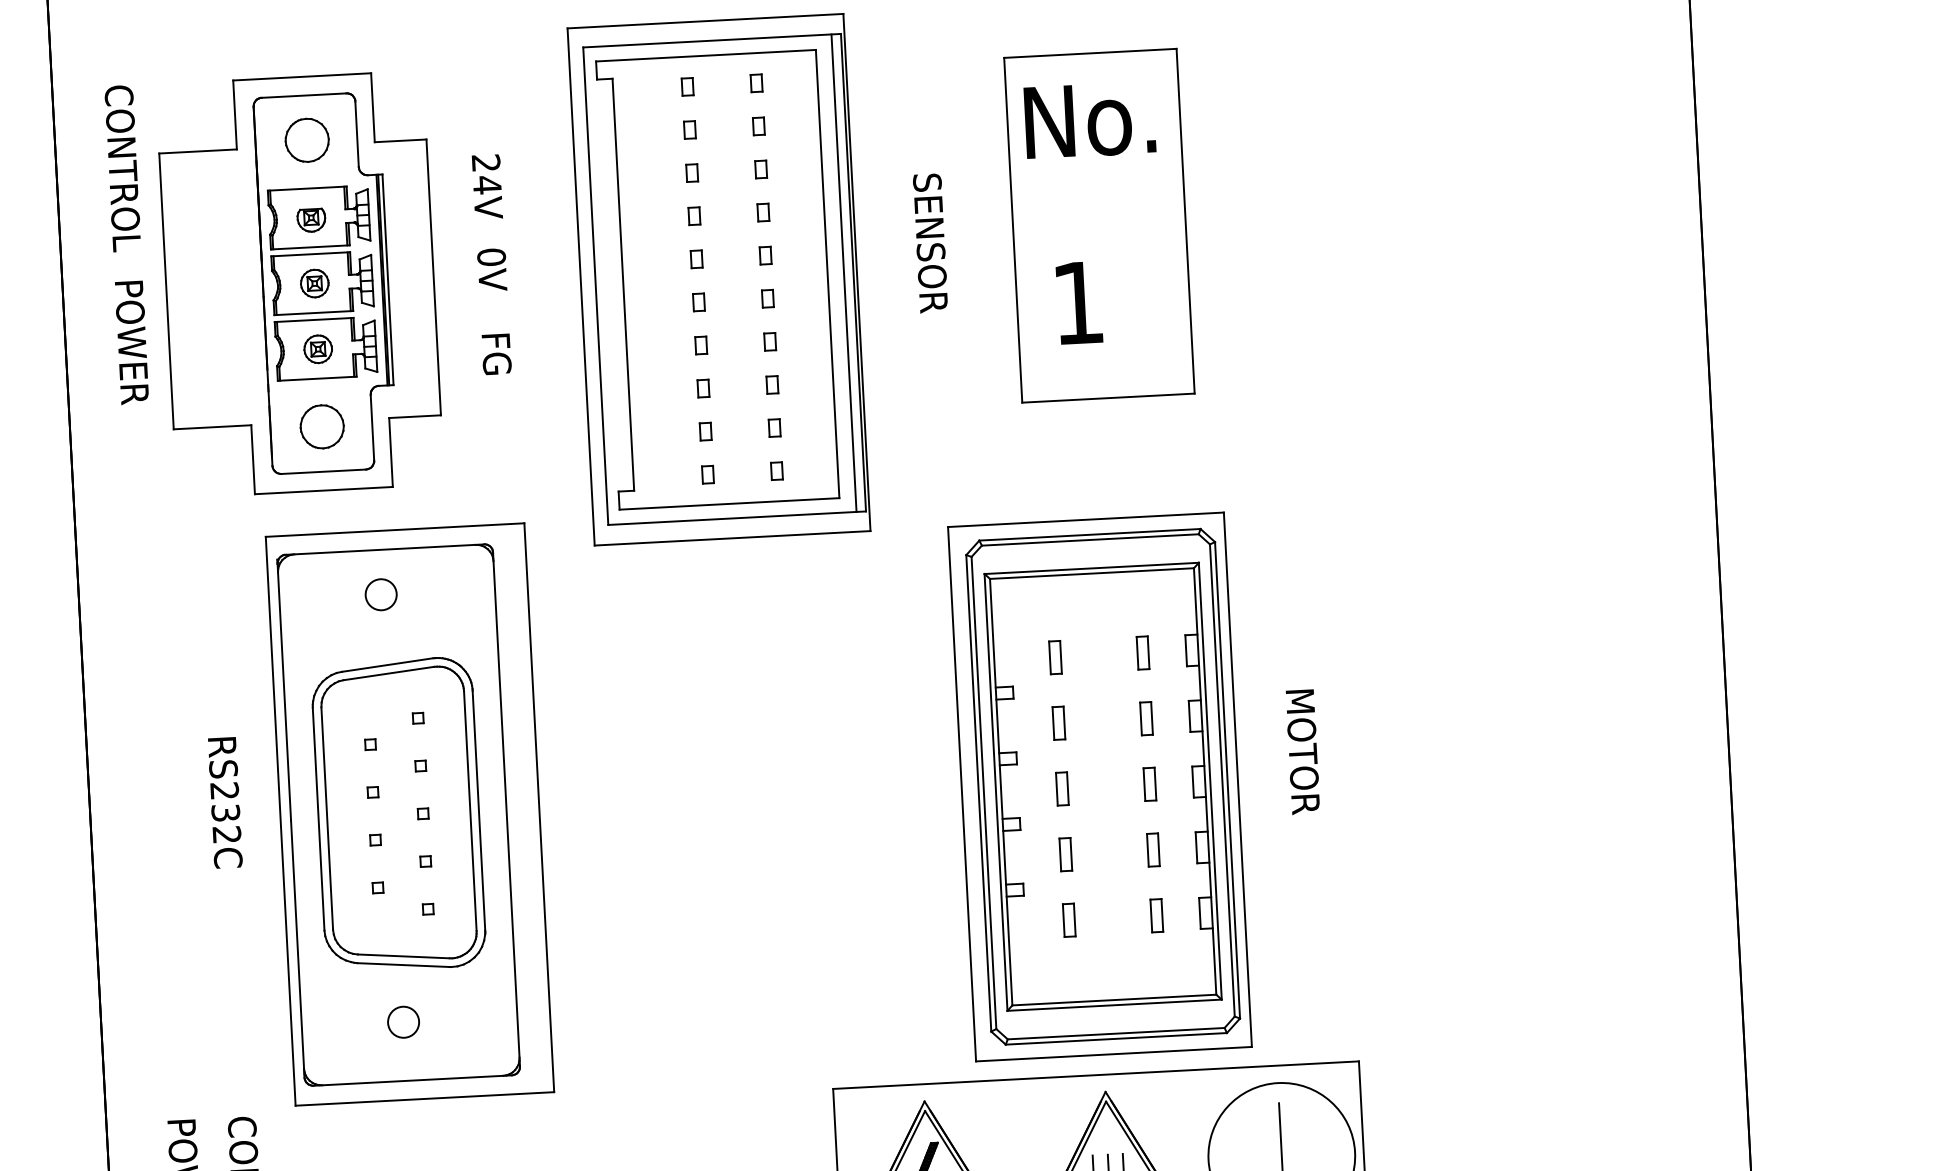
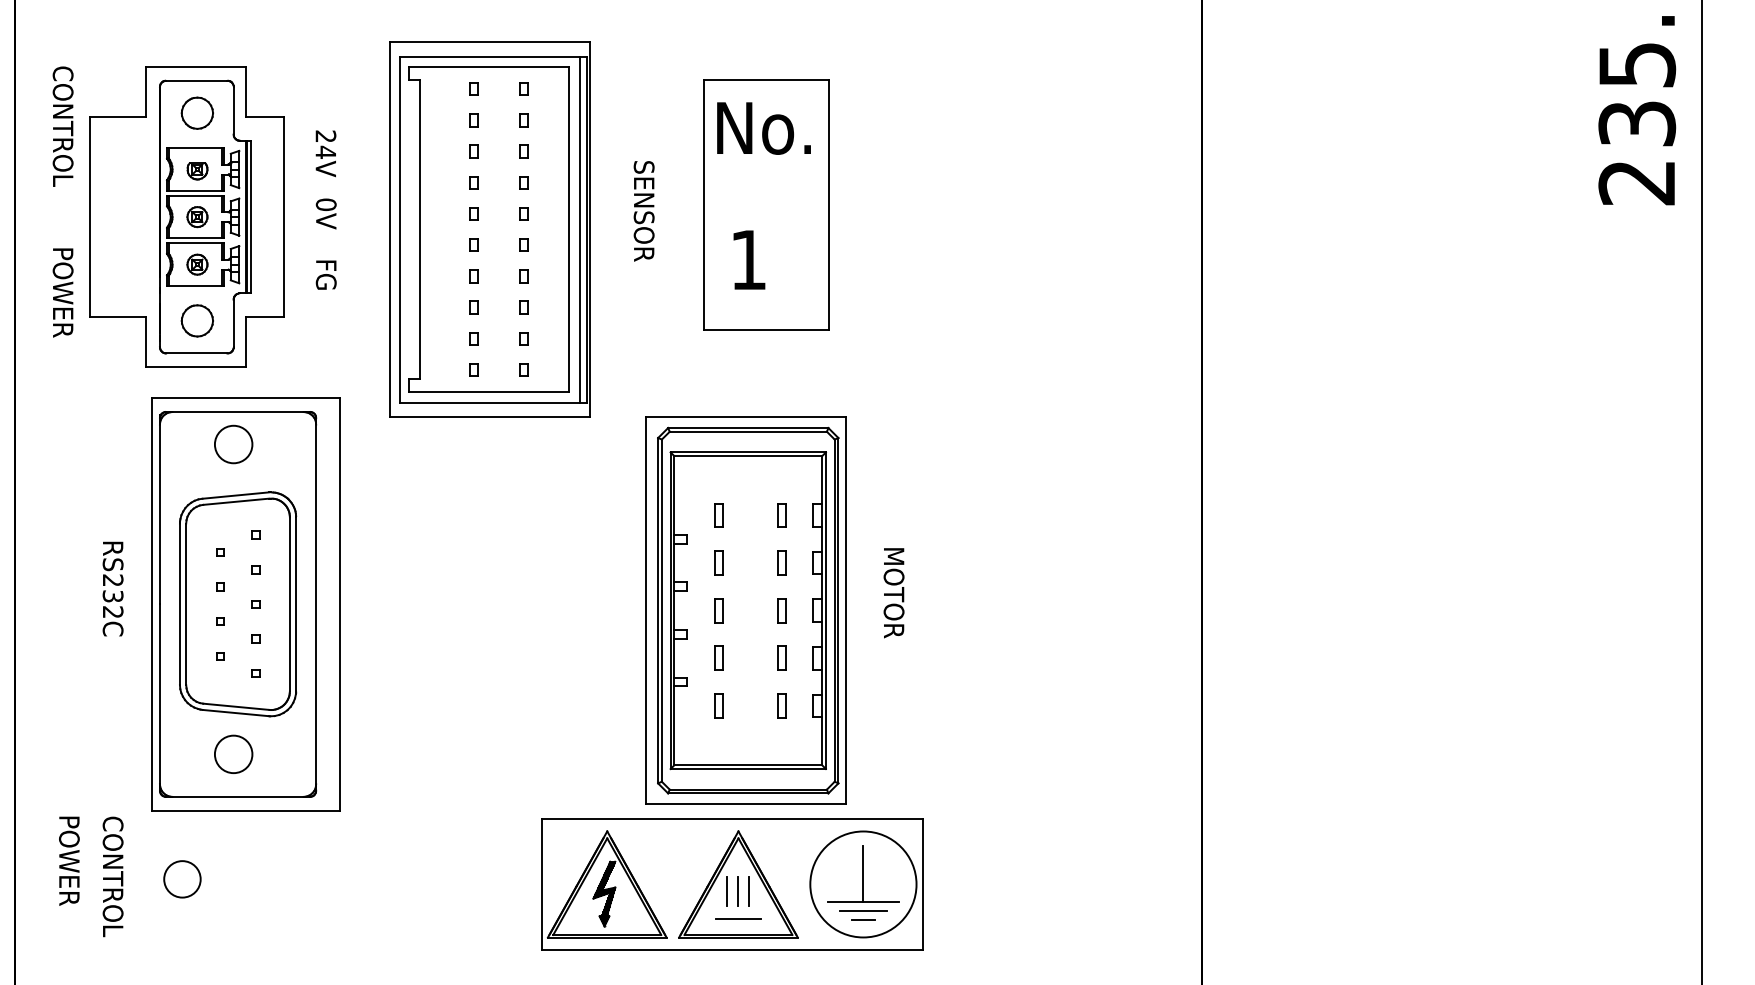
text: (131, 342) -> (62, 292), moved
circle: (380, 594) -> (233, 444), size x1.67
circle: (403, 1022) -> (233, 754), size x1.67

